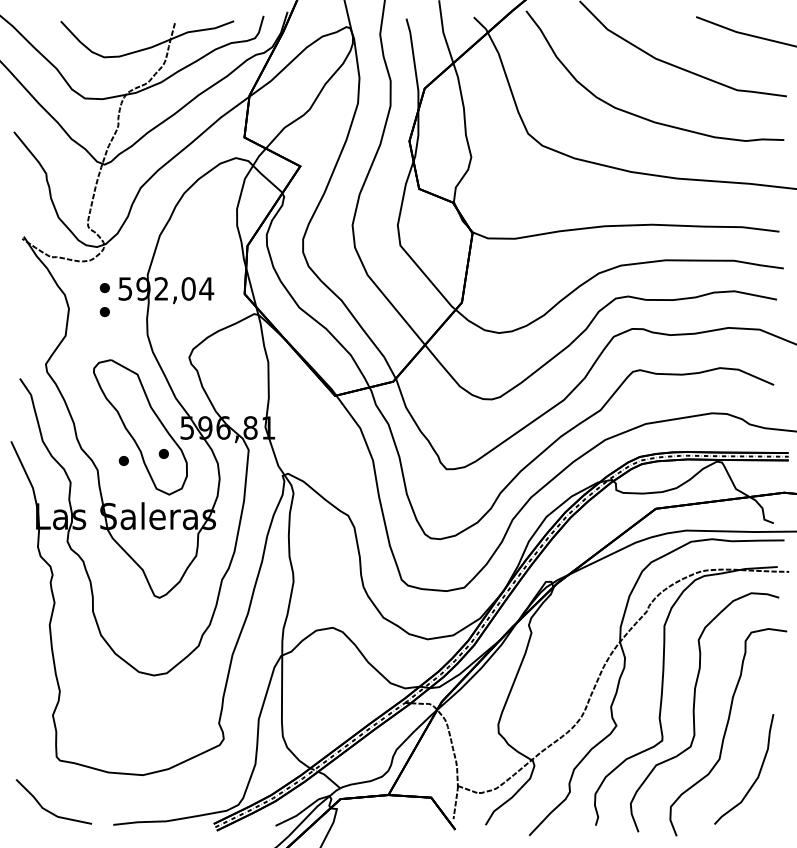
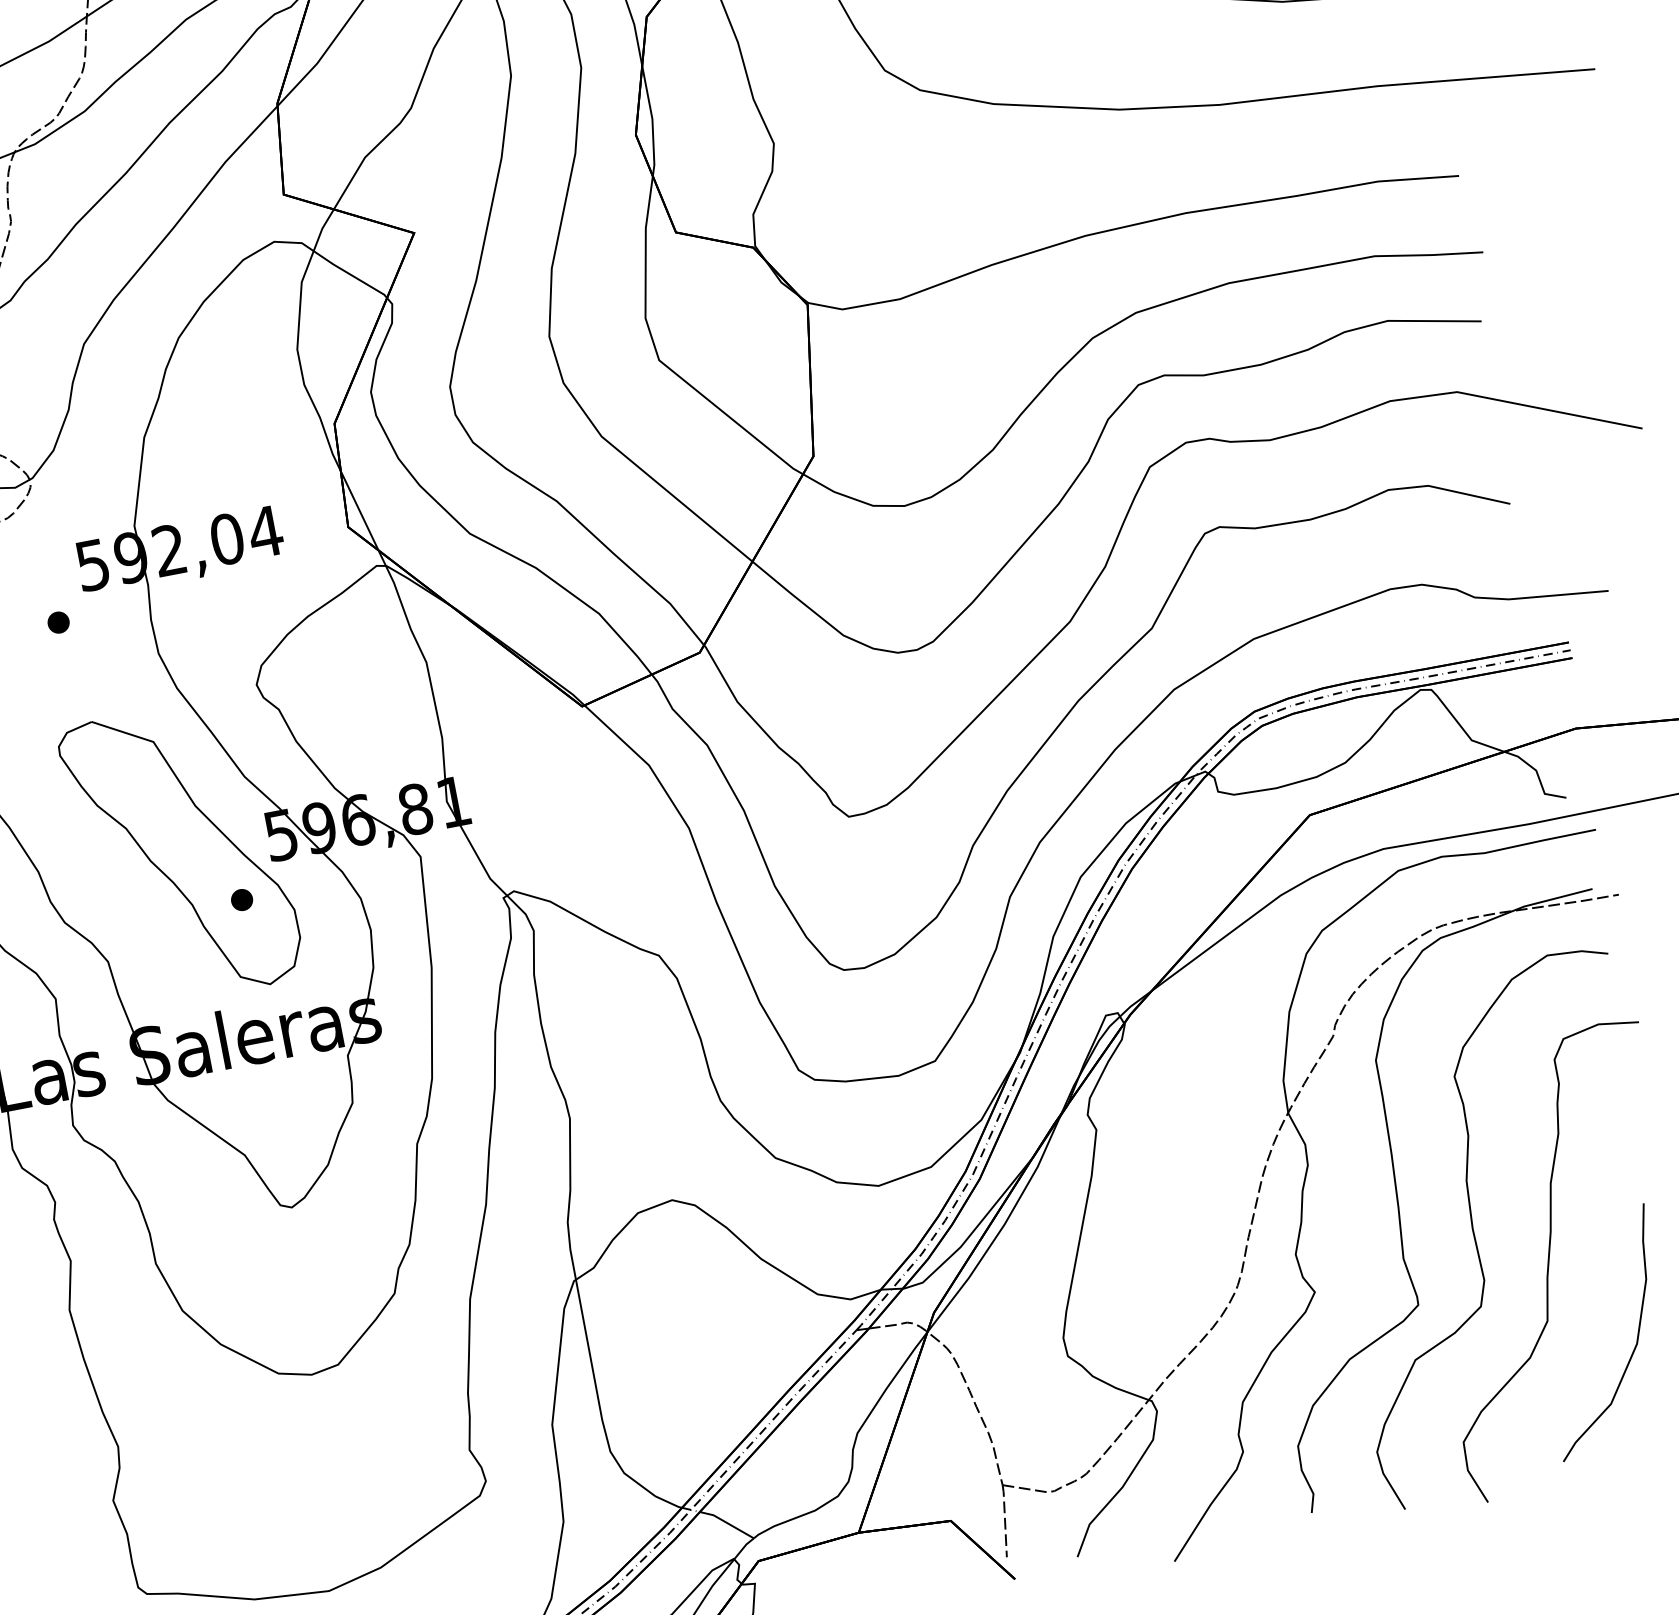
part: (104, 288) -> (48, 572), removed
part: (123, 460) -> (158, 930), removed

